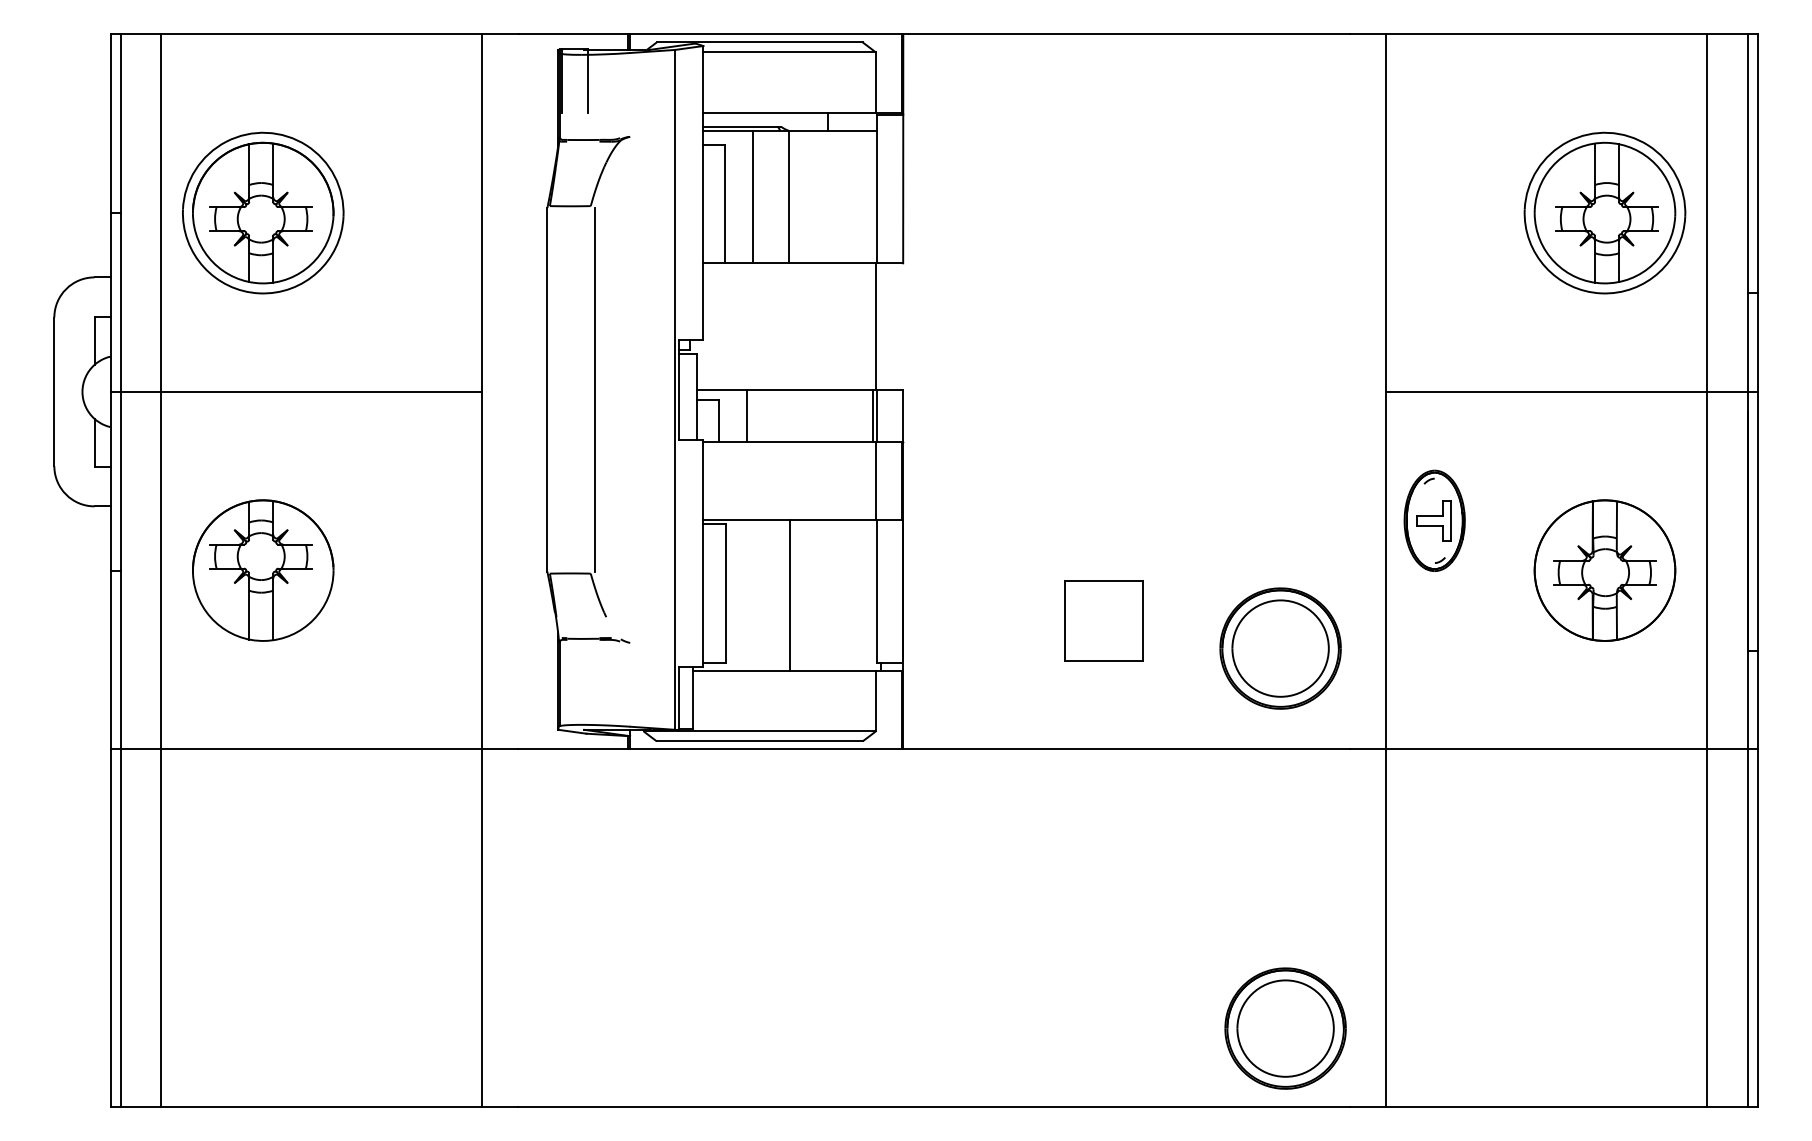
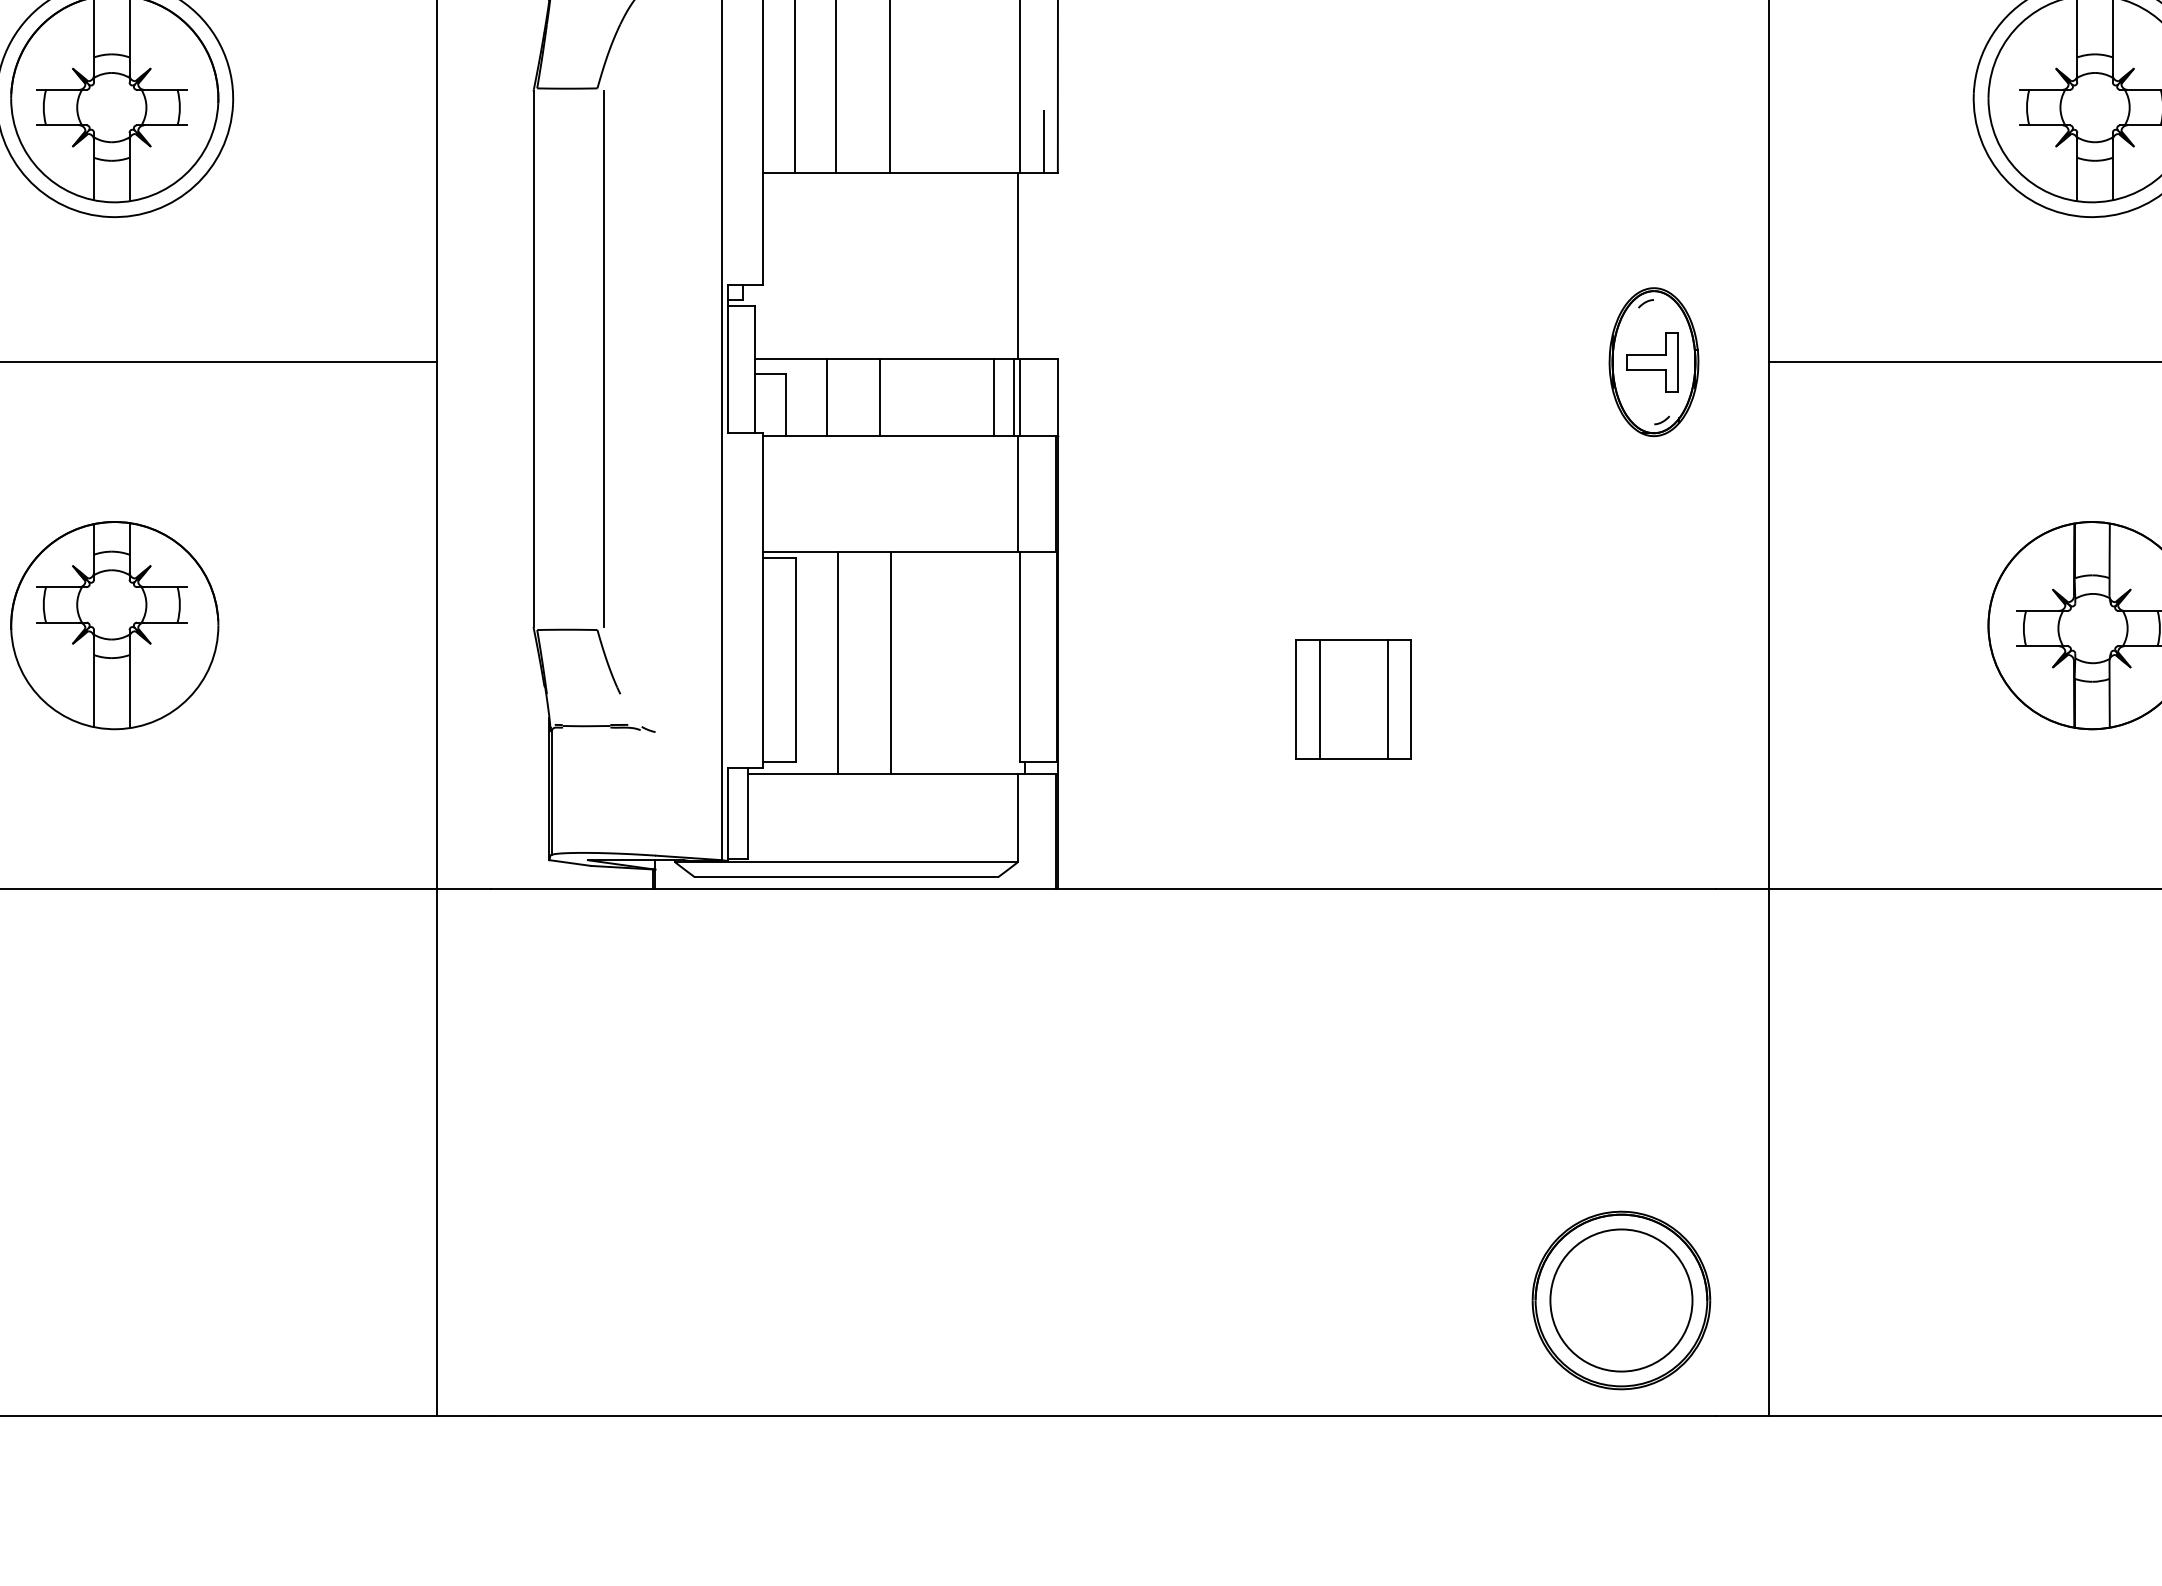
line: (893, 242) -> (1043, 142), added
line: (782, 415) -> (880, 396), added
line: (860, 415) -> (994, 396), added
part: (1434, 520) -> (1653, 361), moved
line: (753, 595) -> (837, 662), added
line: (1080, 620) -> (1319, 699), added
line: (1126, 620) -> (1386, 699), added
part: (1280, 648) -> (1613, 740), removed

